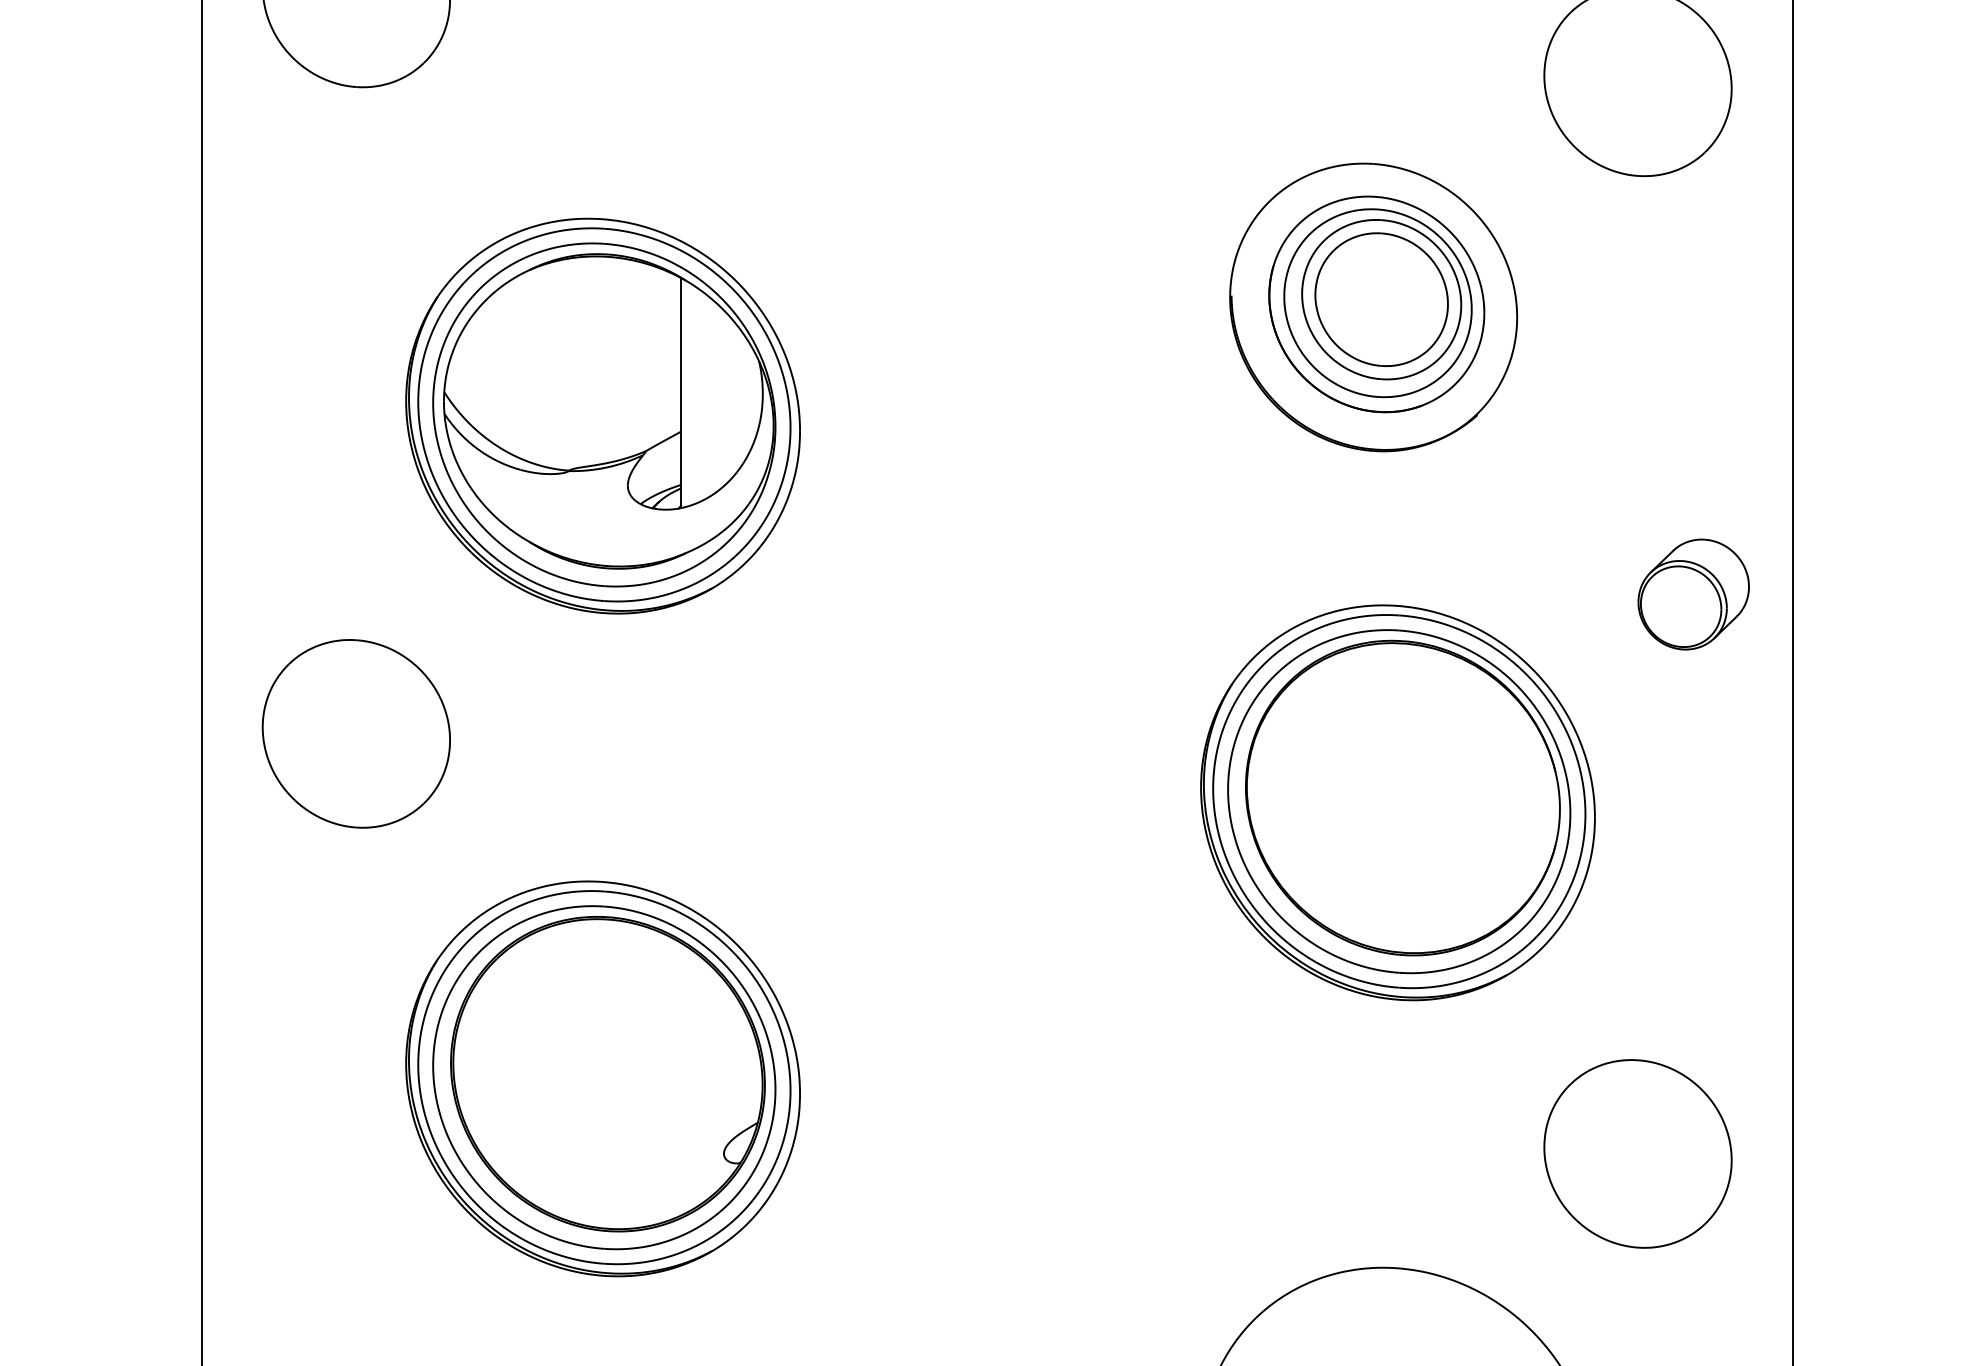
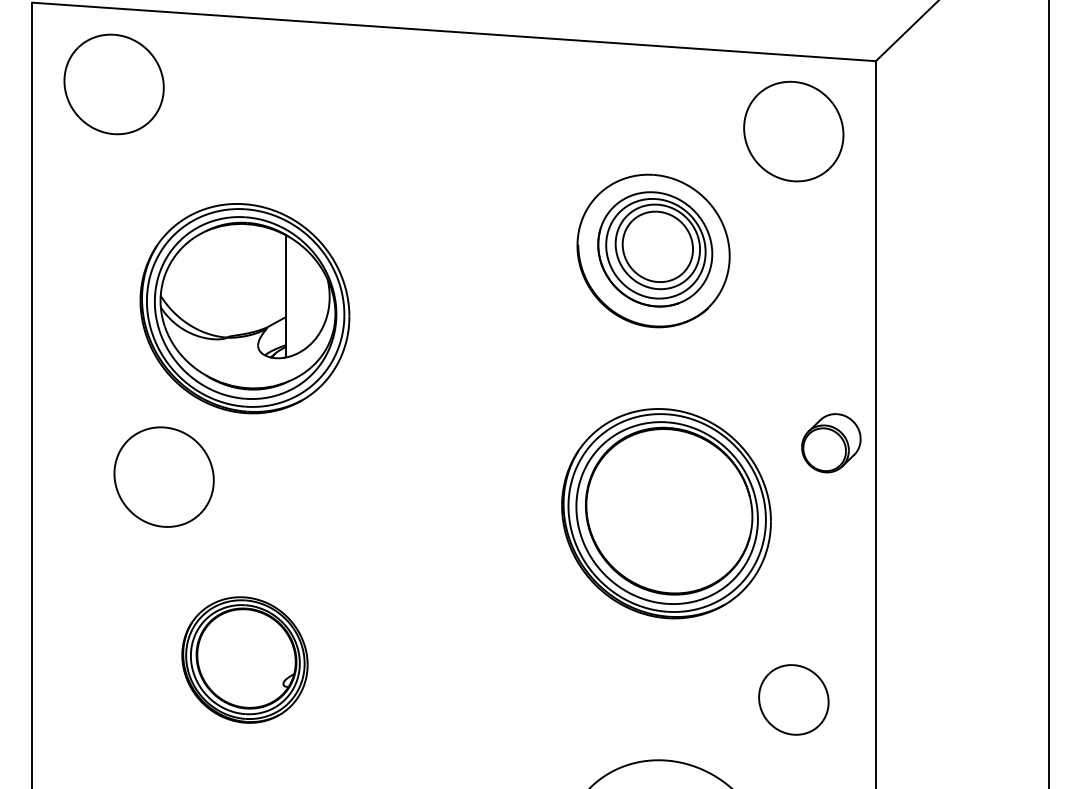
part: (1694, 594) -> (831, 443), moved
part: (355, 732) -> (163, 476), moved
part: (602, 1077) -> (244, 659), size x0.6
part: (1637, 1153) -> (793, 699), size x0.7

